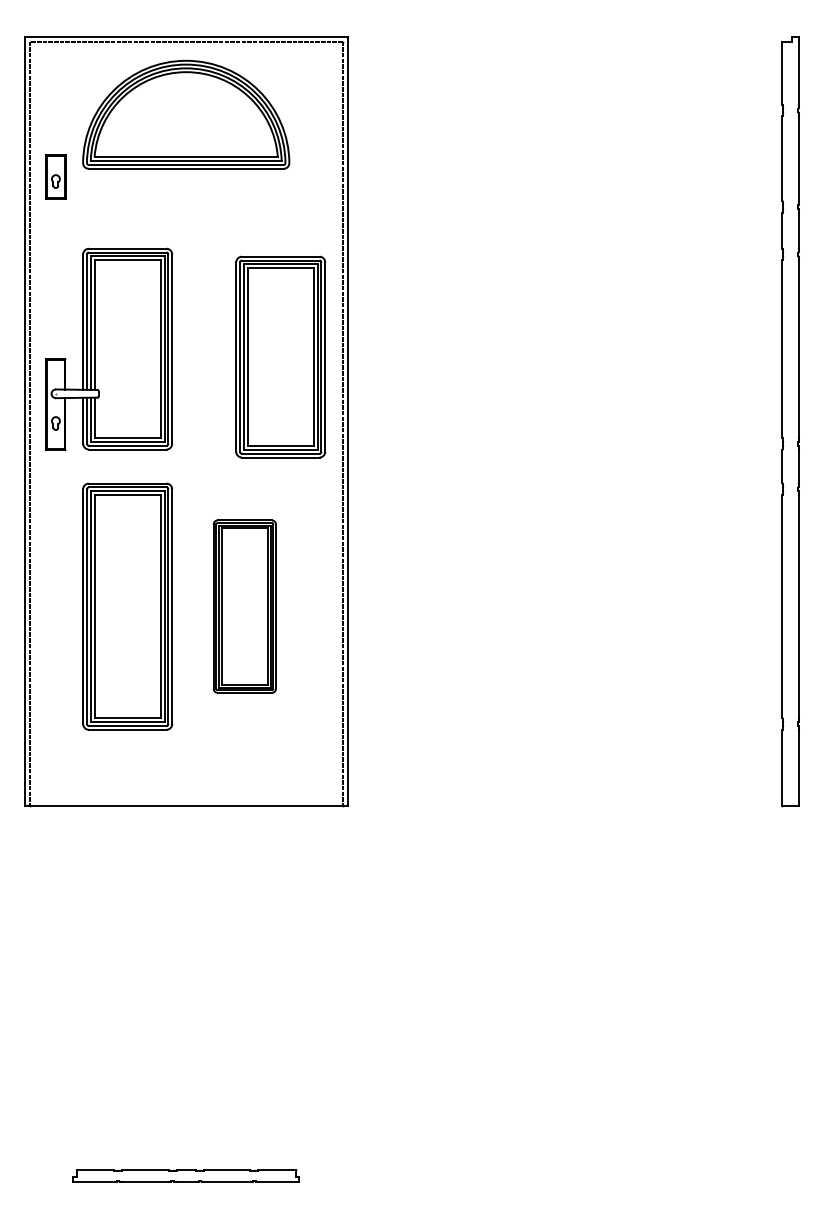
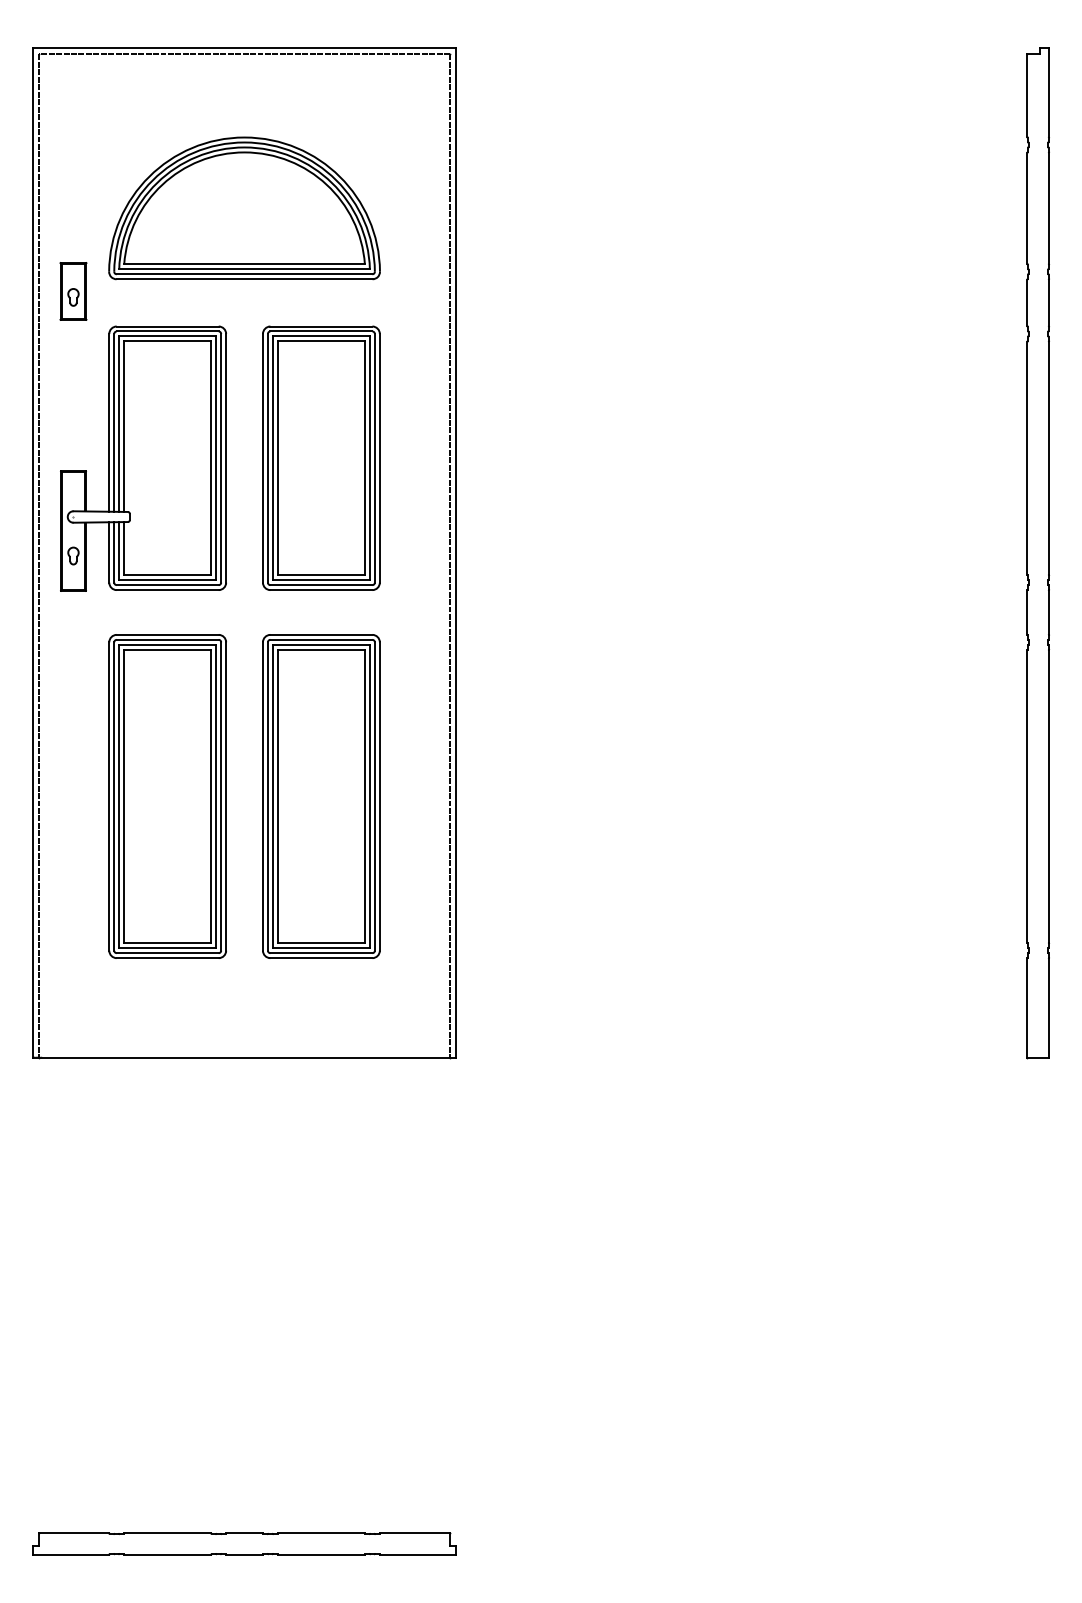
part: (186, 114) -> (244, 208), moved
part: (55, 176) -> (72, 290), moved
part: (280, 356) -> (321, 457), moved
part: (244, 606) -> (321, 796), size x1.43
part: (186, 1176) -> (244, 1544), size x1.43

